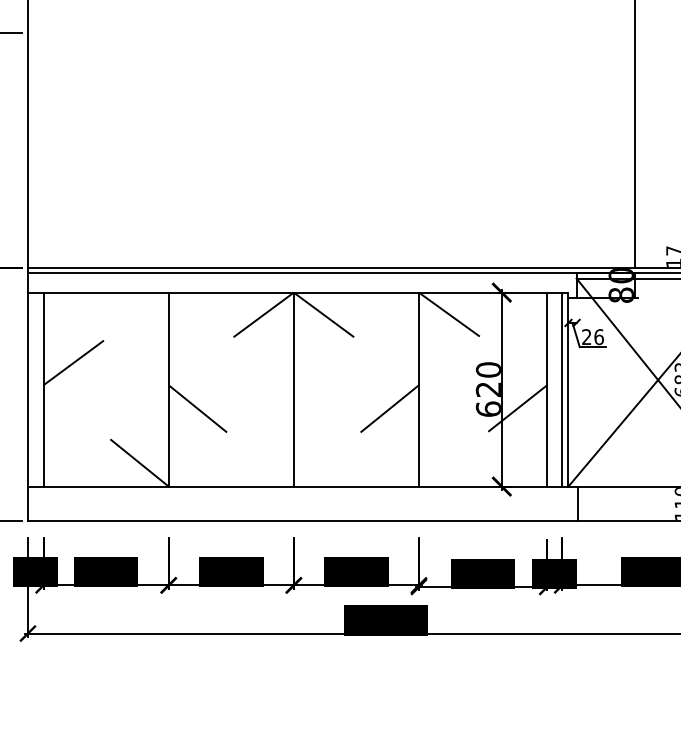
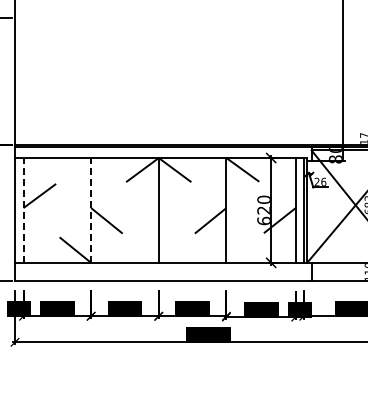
line: (43, 387) -> (23, 209), solid -> dashed
line: (169, 387) -> (91, 209), solid -> dashed

